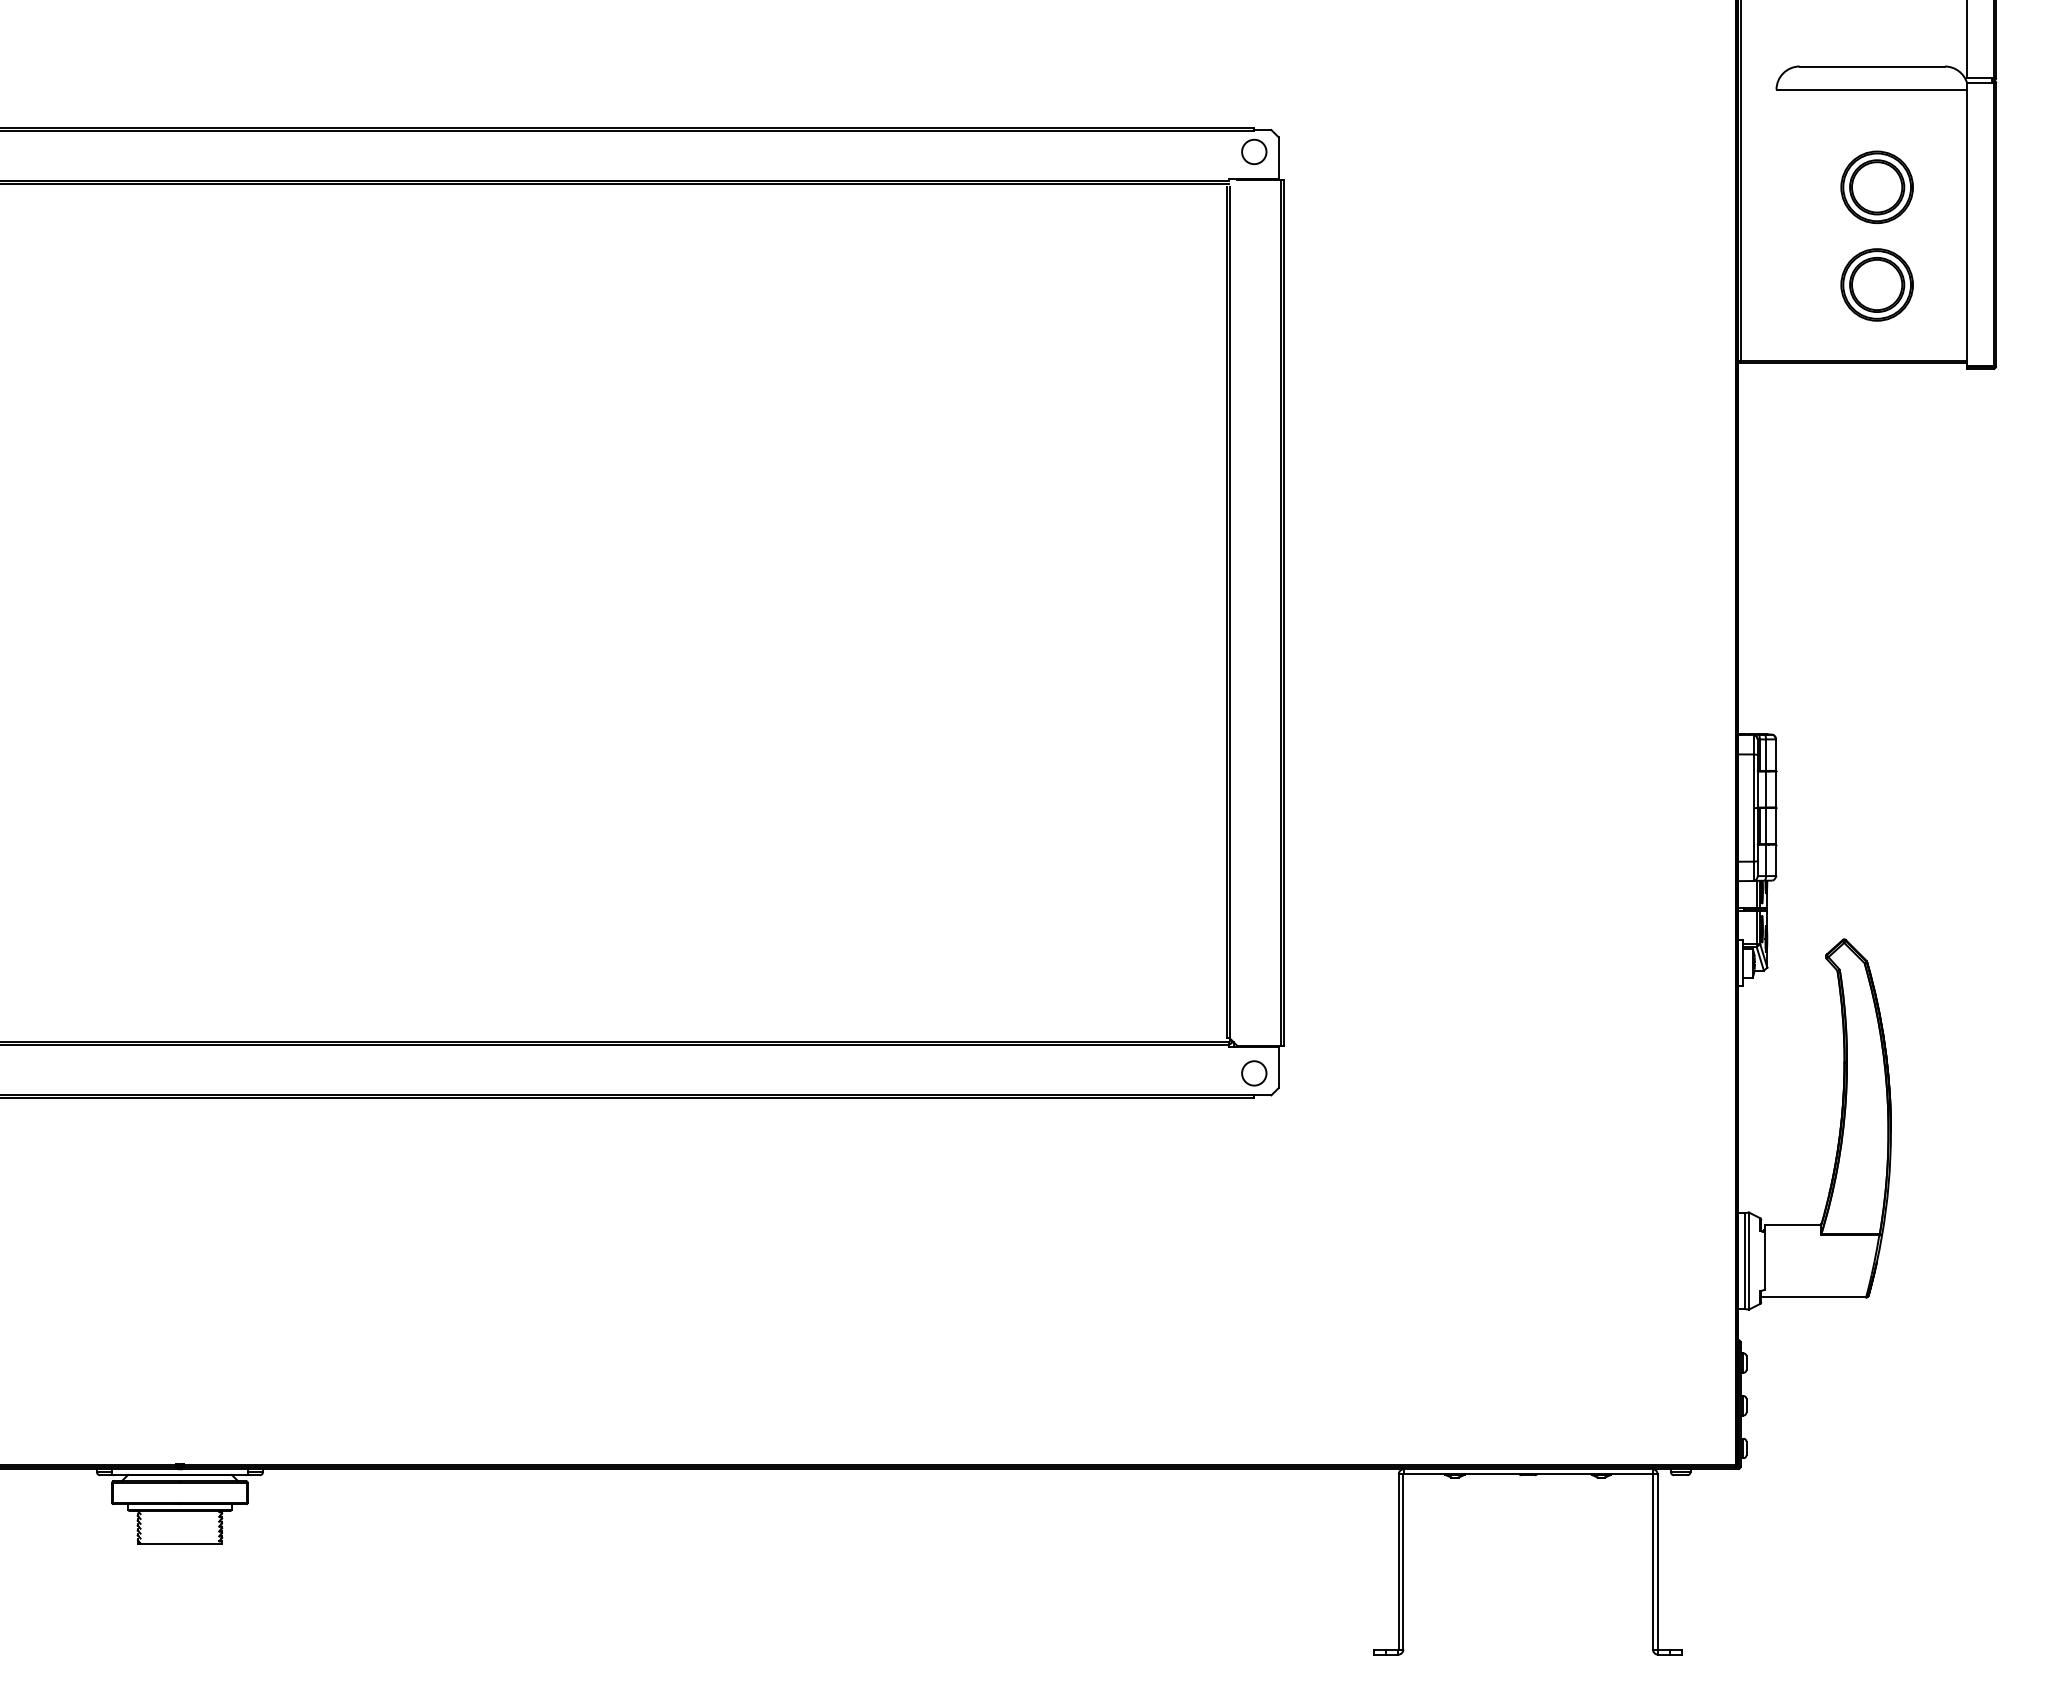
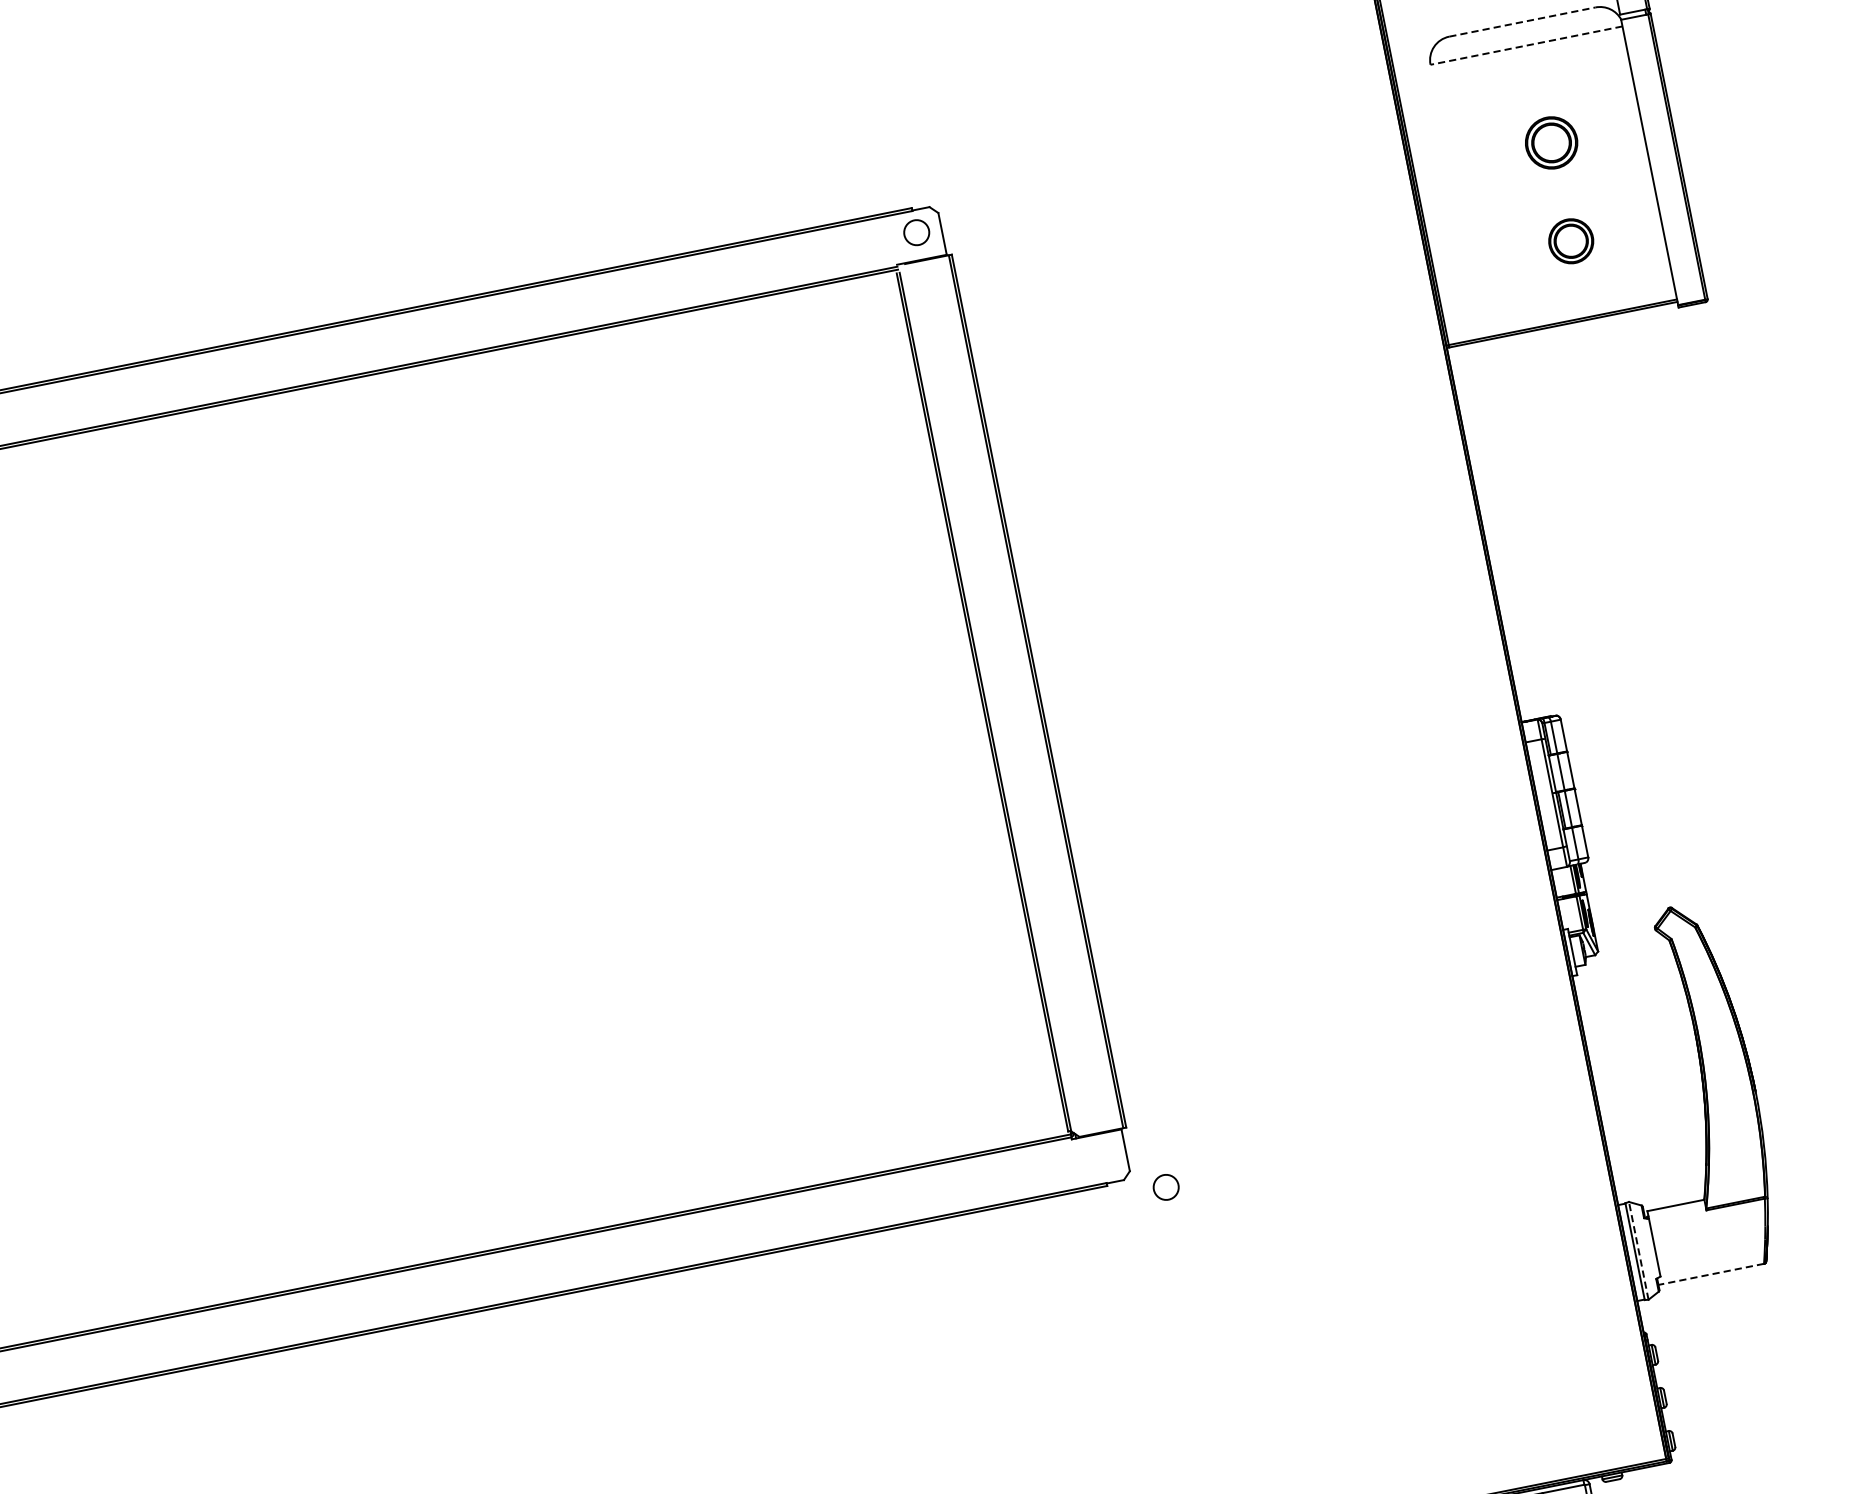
line: (1872, 66) -> (1522, 22), solid -> dashed
line: (1871, 89) -> (1526, 45), solid -> dashed
part: (1876, 187) -> (1550, 143), size x0.7
part: (1876, 284) -> (1570, 240), size x0.6
circle: (1254, 1073) -> (1166, 1187), moved
line: (1749, 1261) -> (1639, 1251), solid -> dashed
line: (1813, 1297) -> (1711, 1274), solid -> dashed

